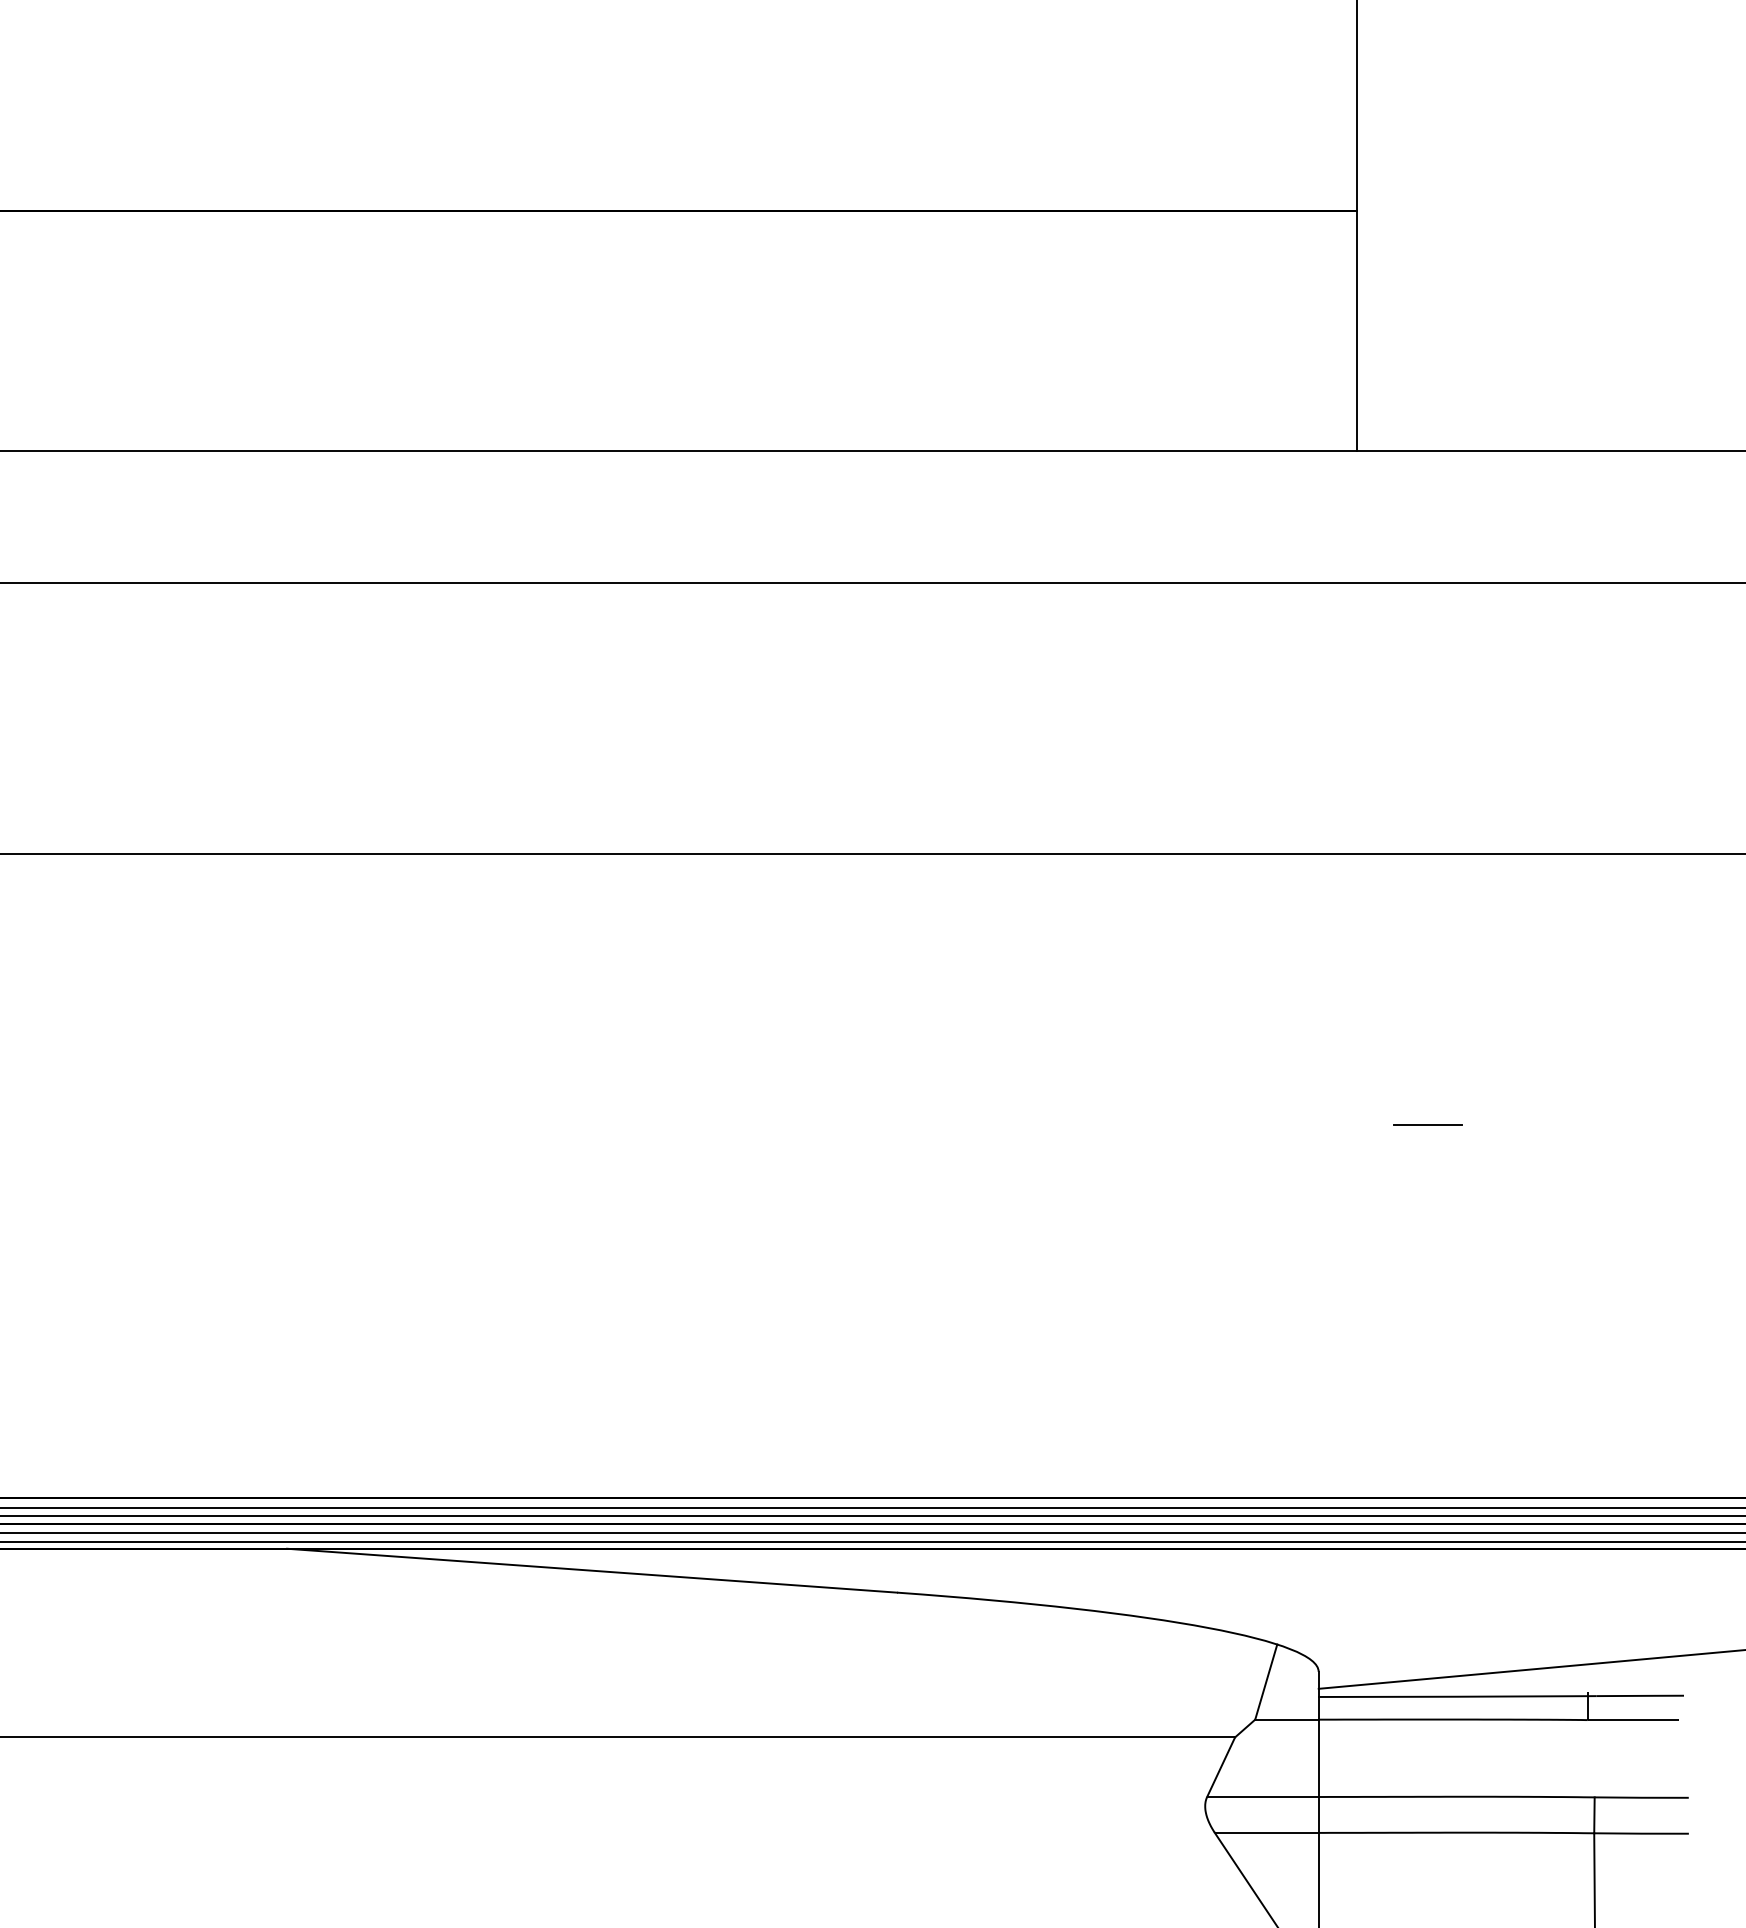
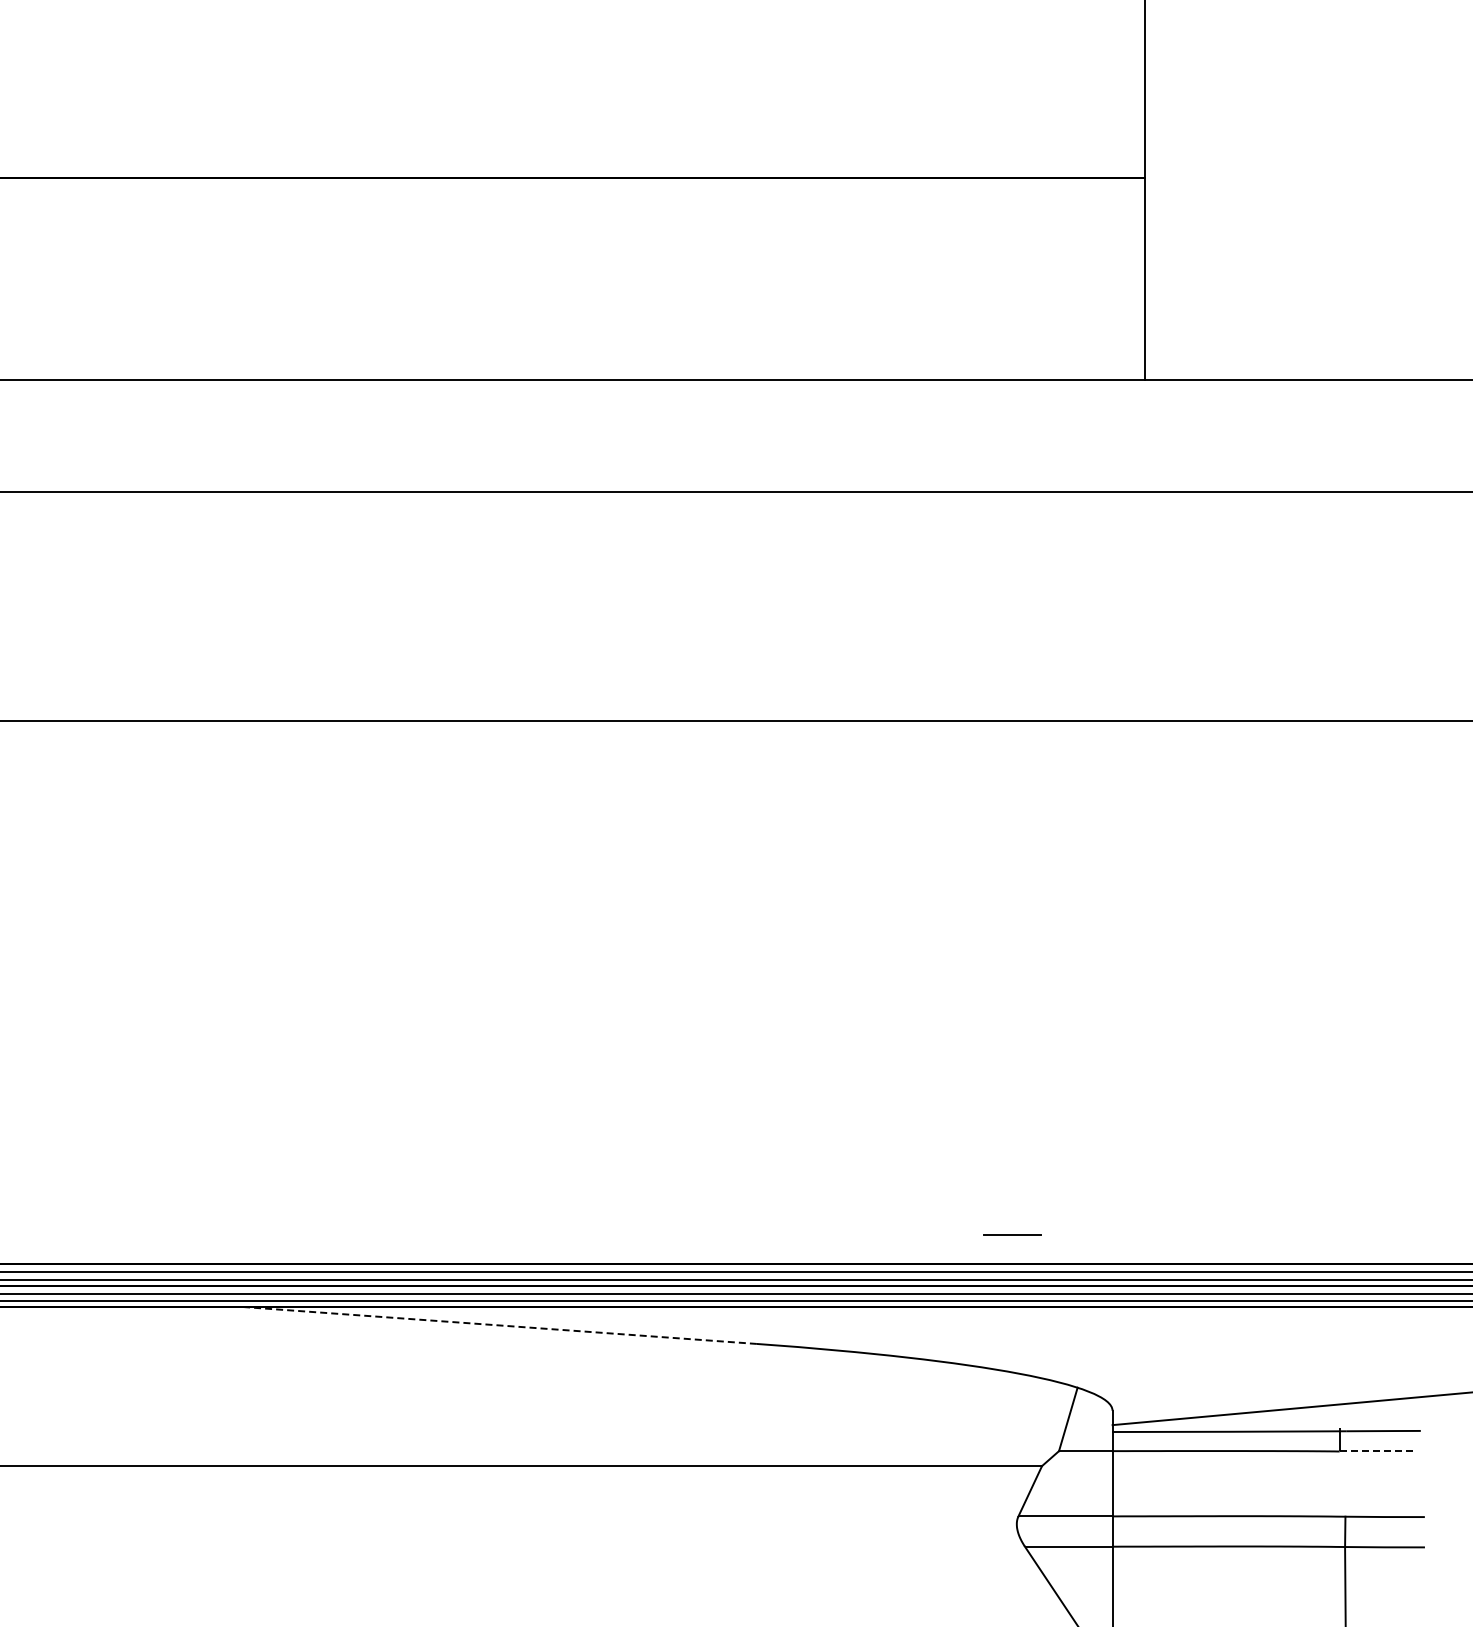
line: (1428, 1123) -> (1012, 1234), moved
line: (592, 1570) -> (499, 1325), solid -> dashed
line: (1633, 1720) -> (1378, 1451), solid -> dashed

